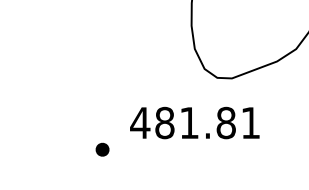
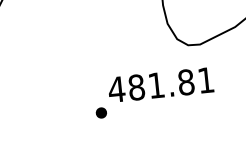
text: (194, 122) -> (160, 84), moved

